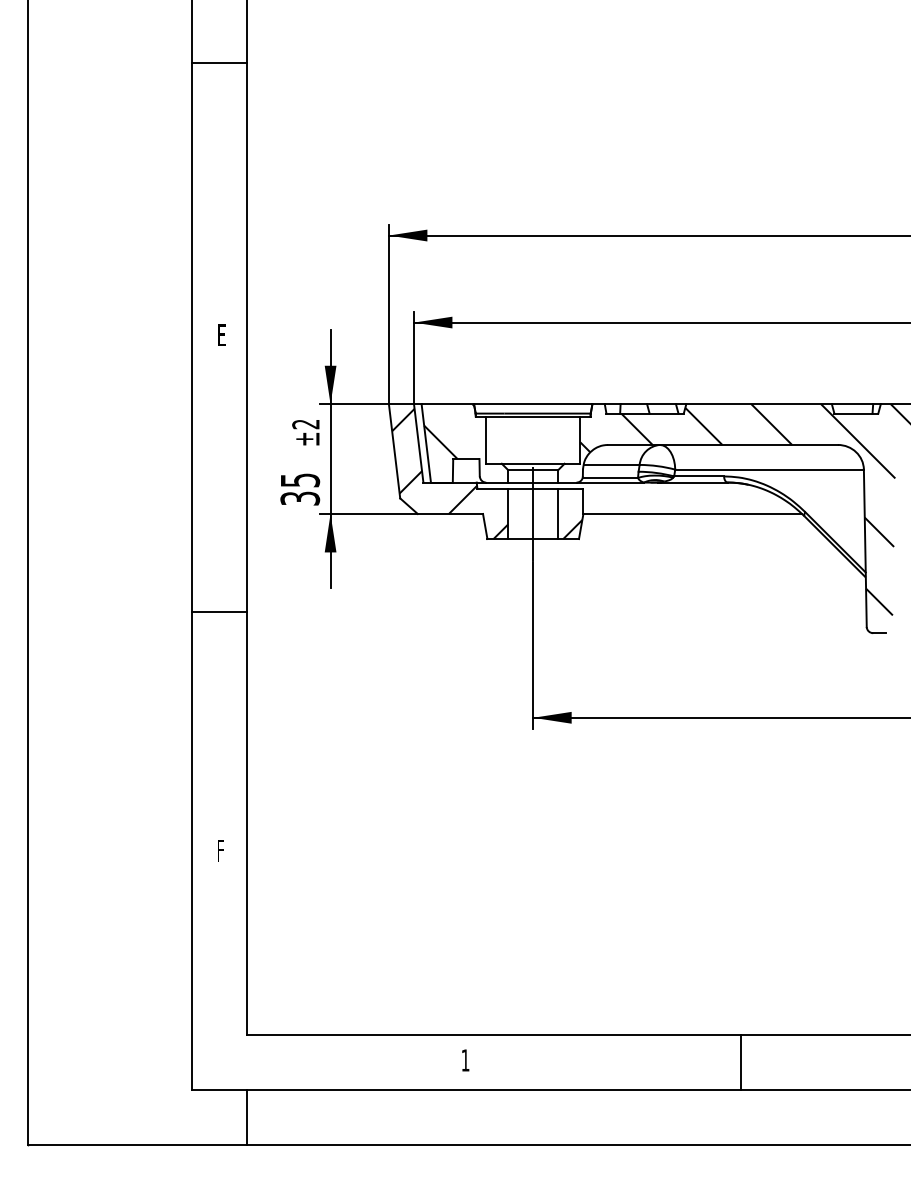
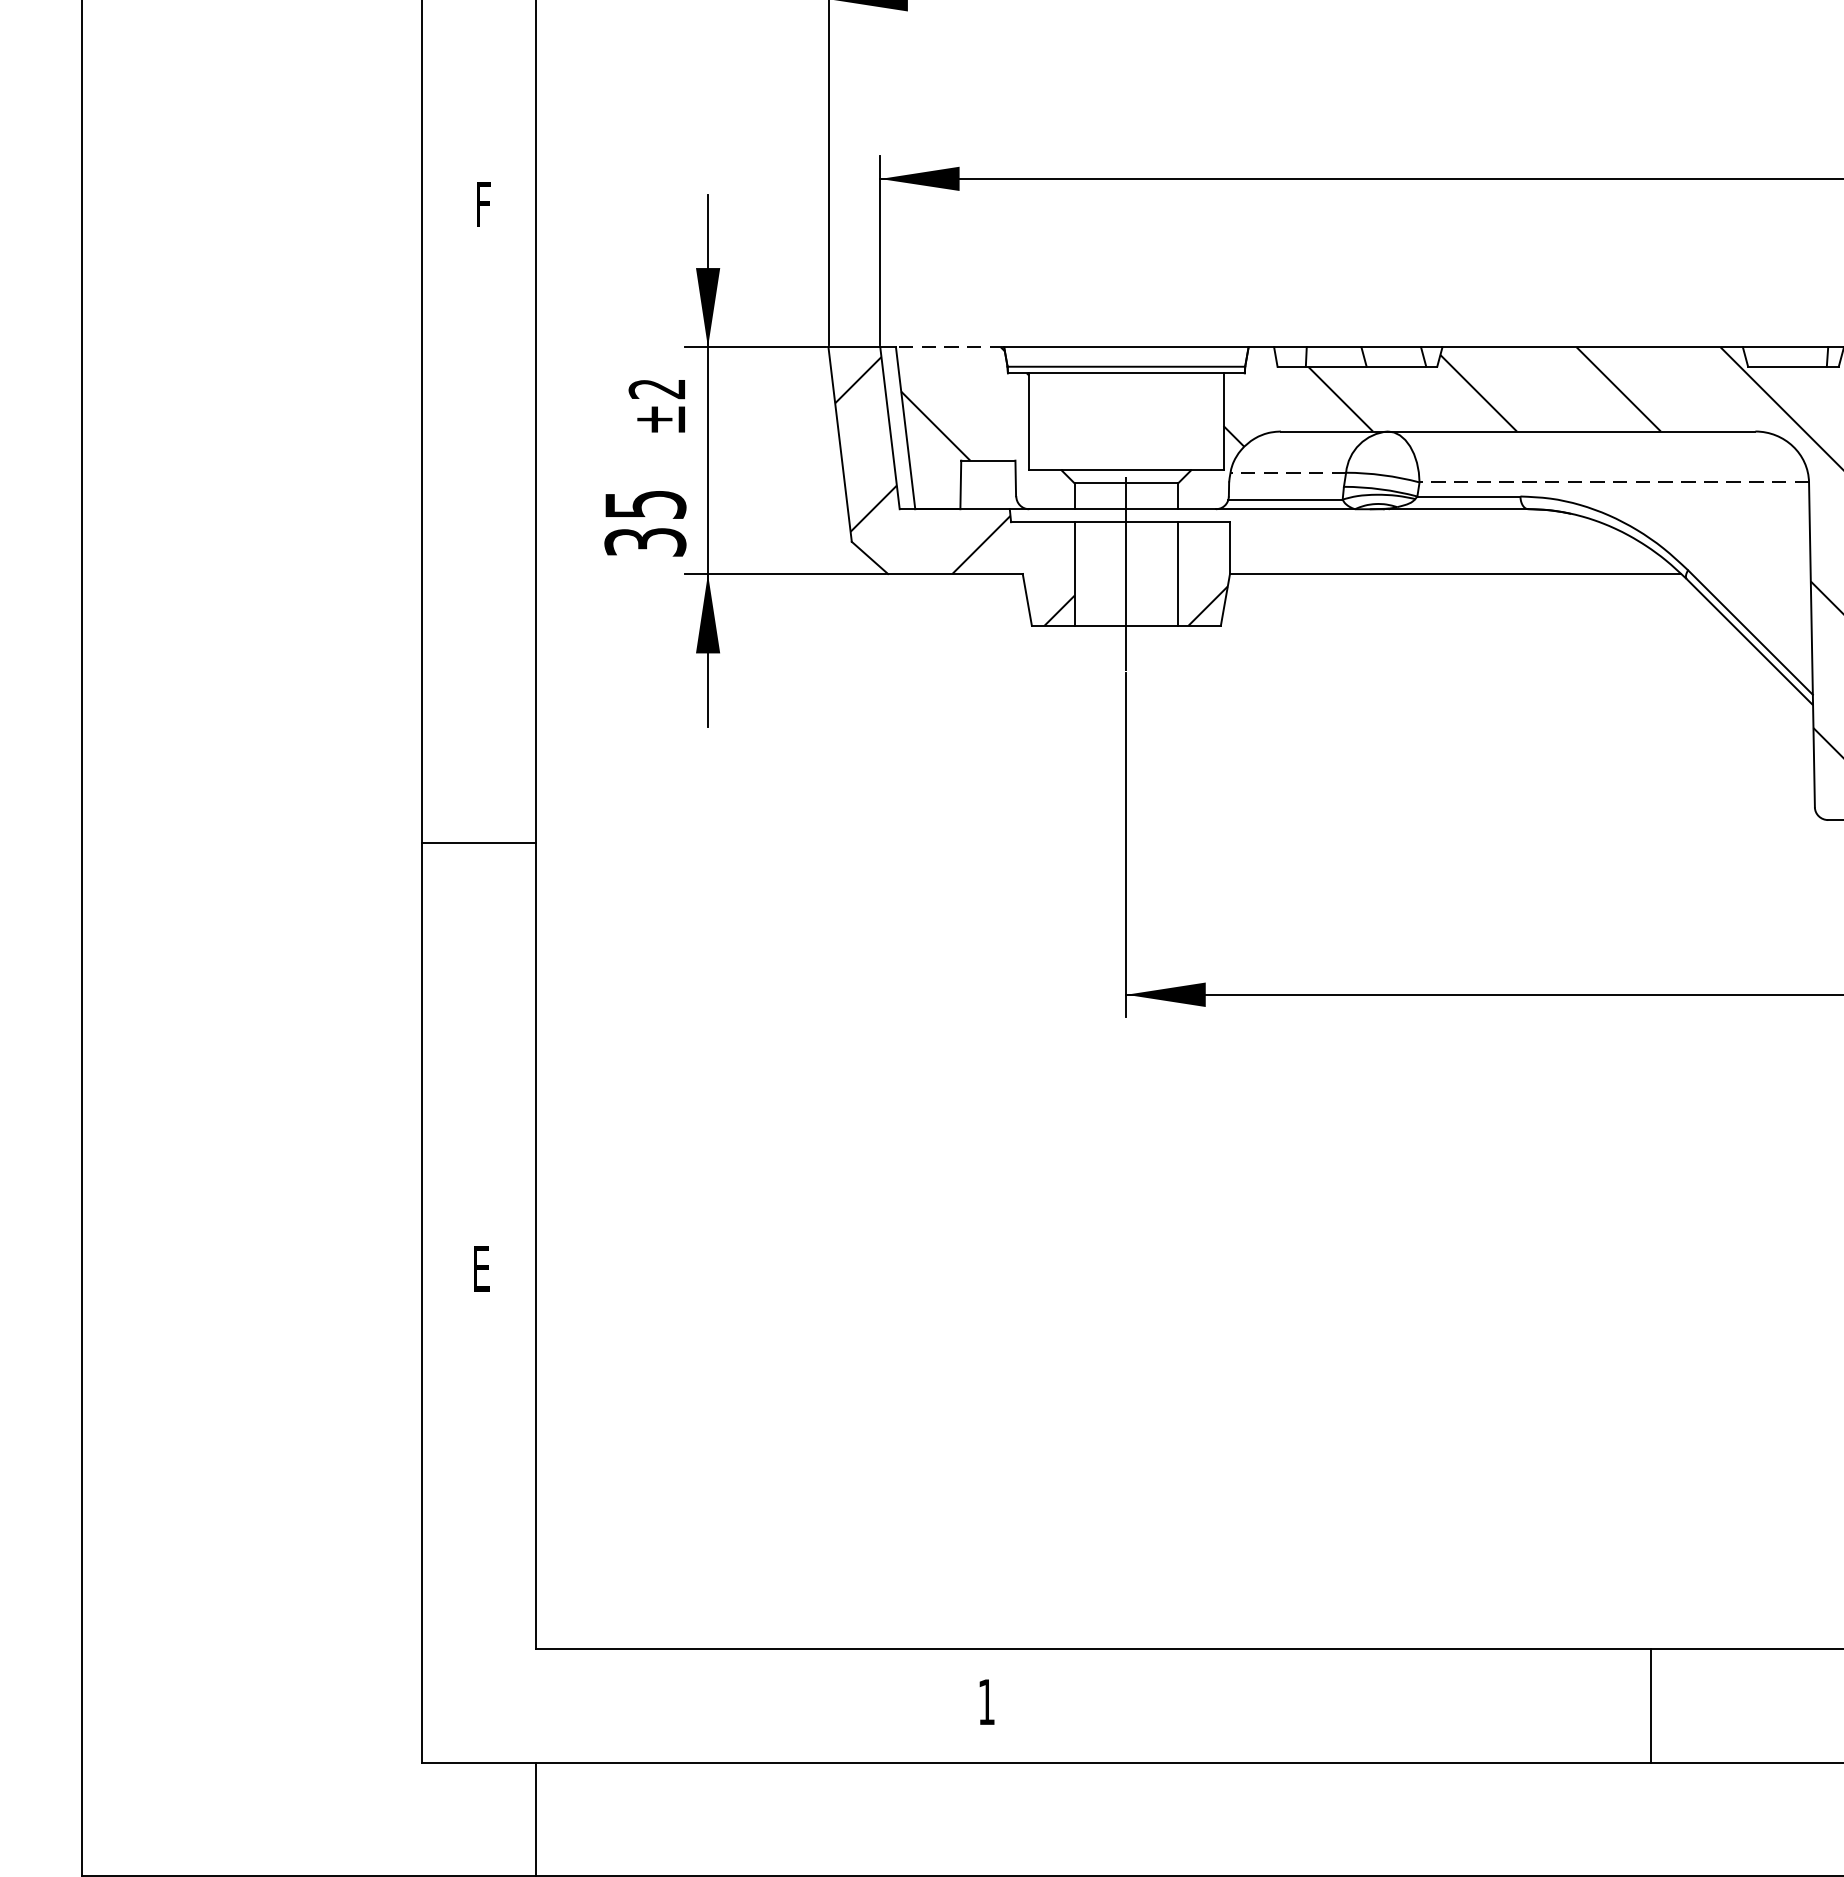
text: (221, 334) -> (482, 203), E -> F
line: (447, 404) -> (949, 347), solid -> dashed
line: (611, 464) -> (1287, 471), solid -> dashed
line: (769, 469) -> (1614, 482), solid -> dashed
line: (219, 612) -> (478, 843), moved
text: (220, 850) -> (480, 1268), F -> E
line: (741, 1061) -> (1651, 1704), moved

